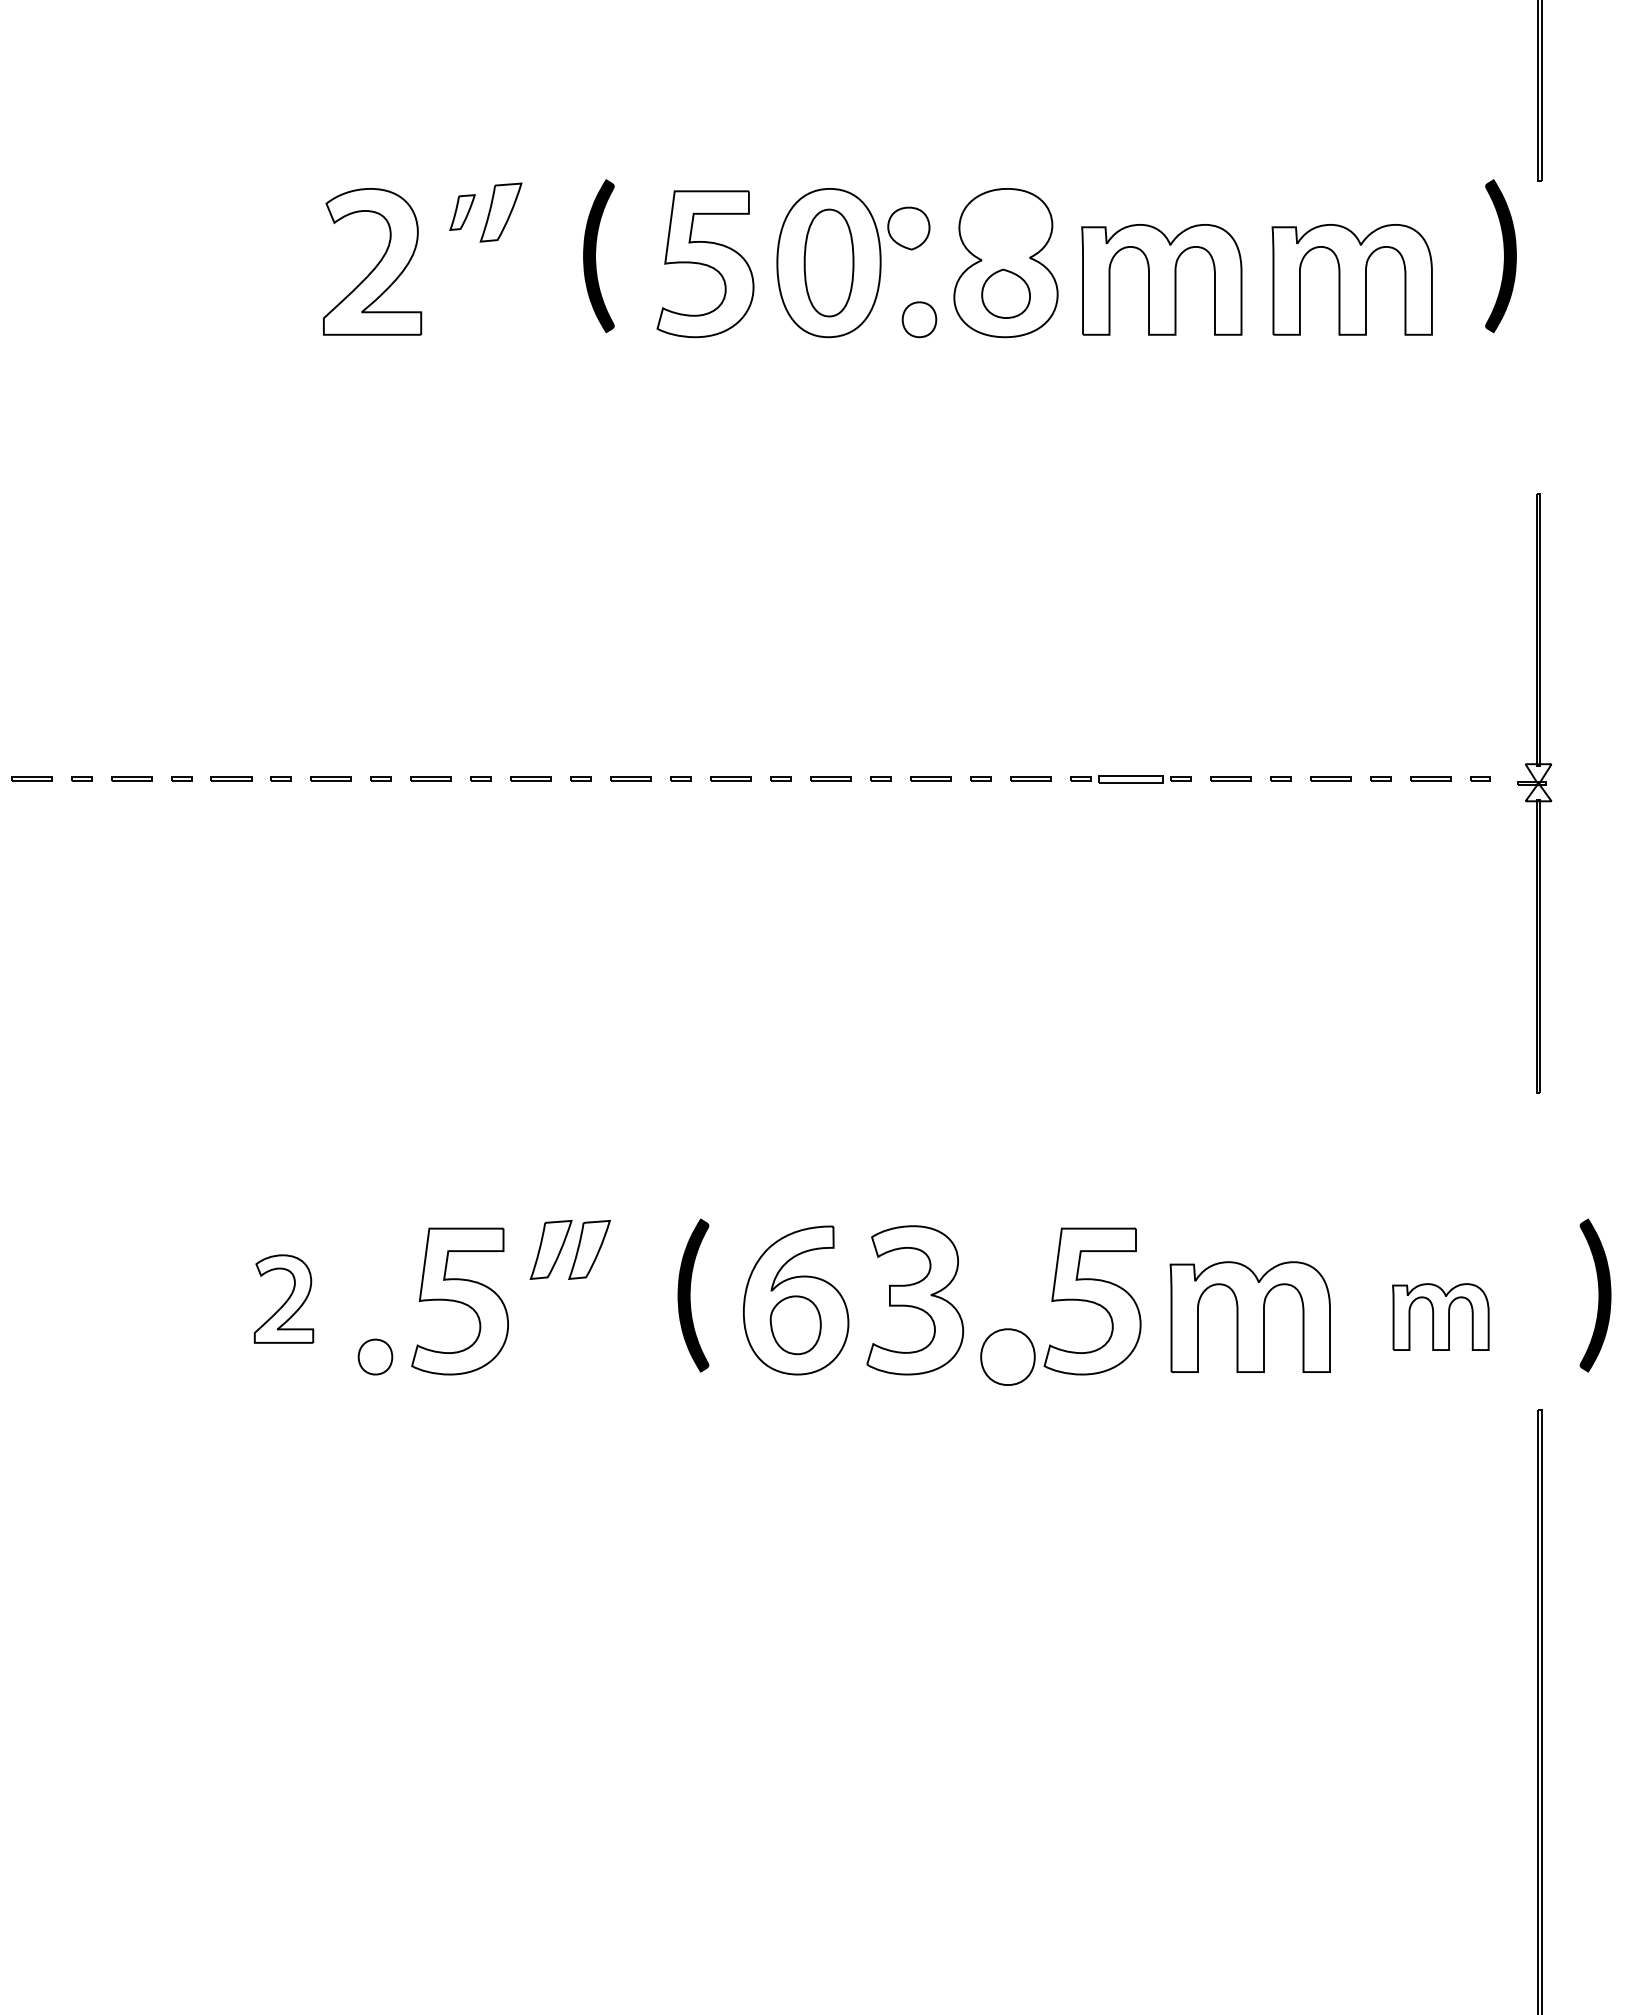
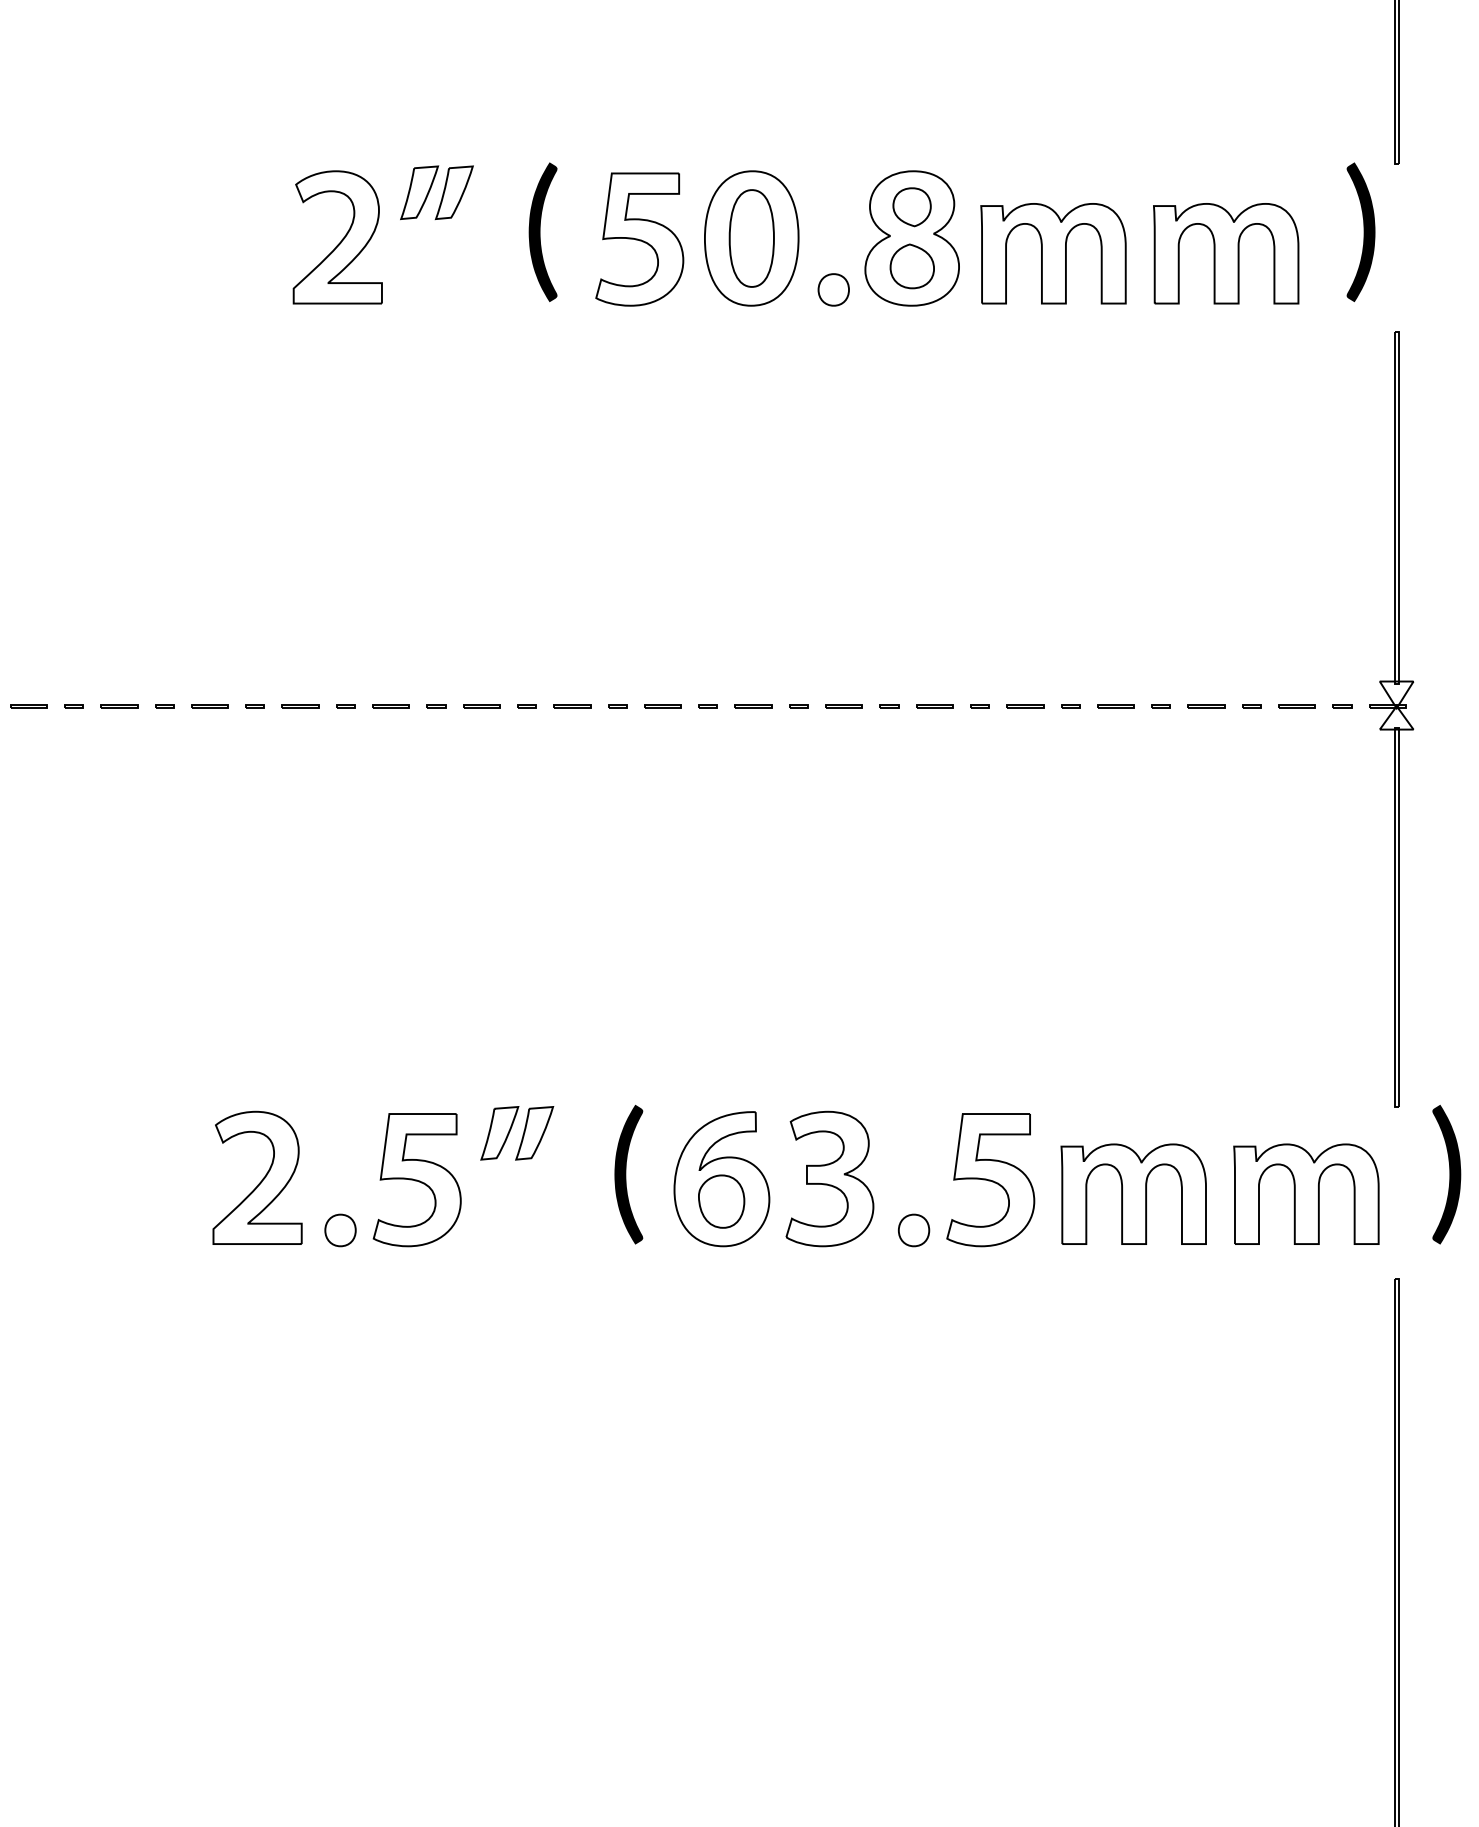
part: (462, 212) -> (419, 192), size x1.67
part: (908, 228) -> (911, 207), moved
part: (1130, 778) -> (1025, 705), size x0.62
part: (1534, 793) -> (1391, 719), size x1.43
part: (283, 1298) -> (257, 1177), size x1.67
part: (1440, 1316) -> (1306, 1193), size x1.67
part: (1007, 1356) -> (913, 1229), size x0.62

